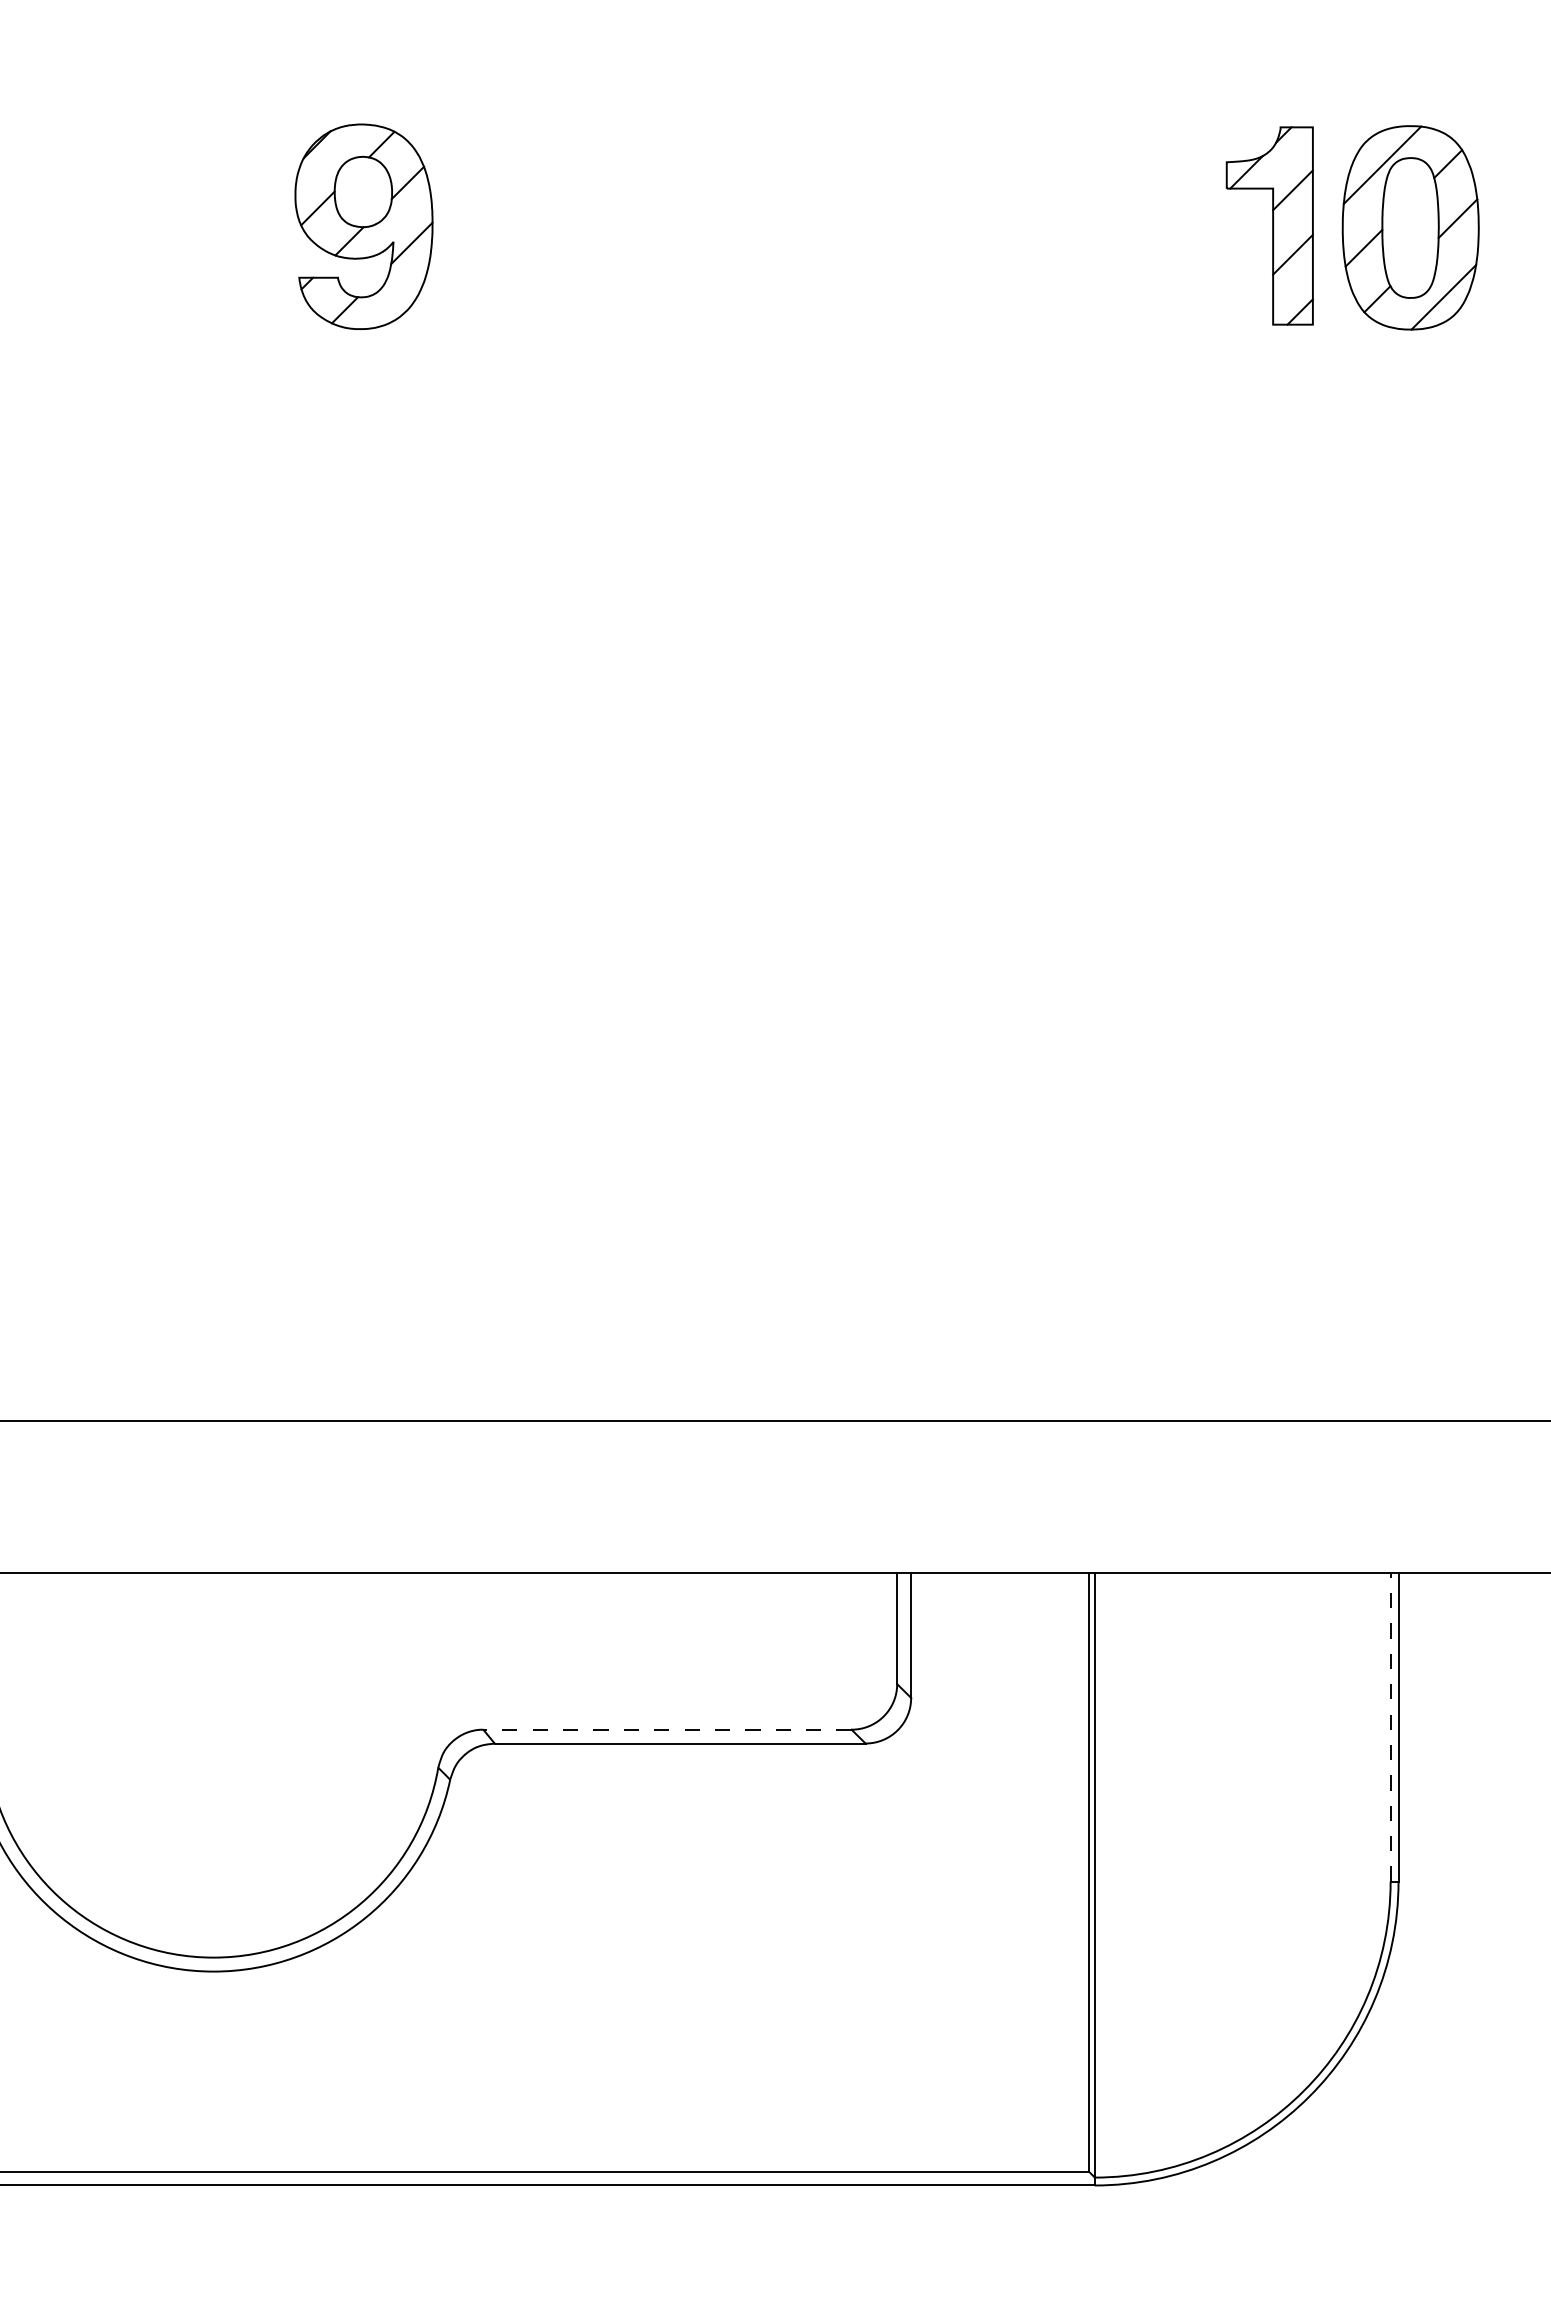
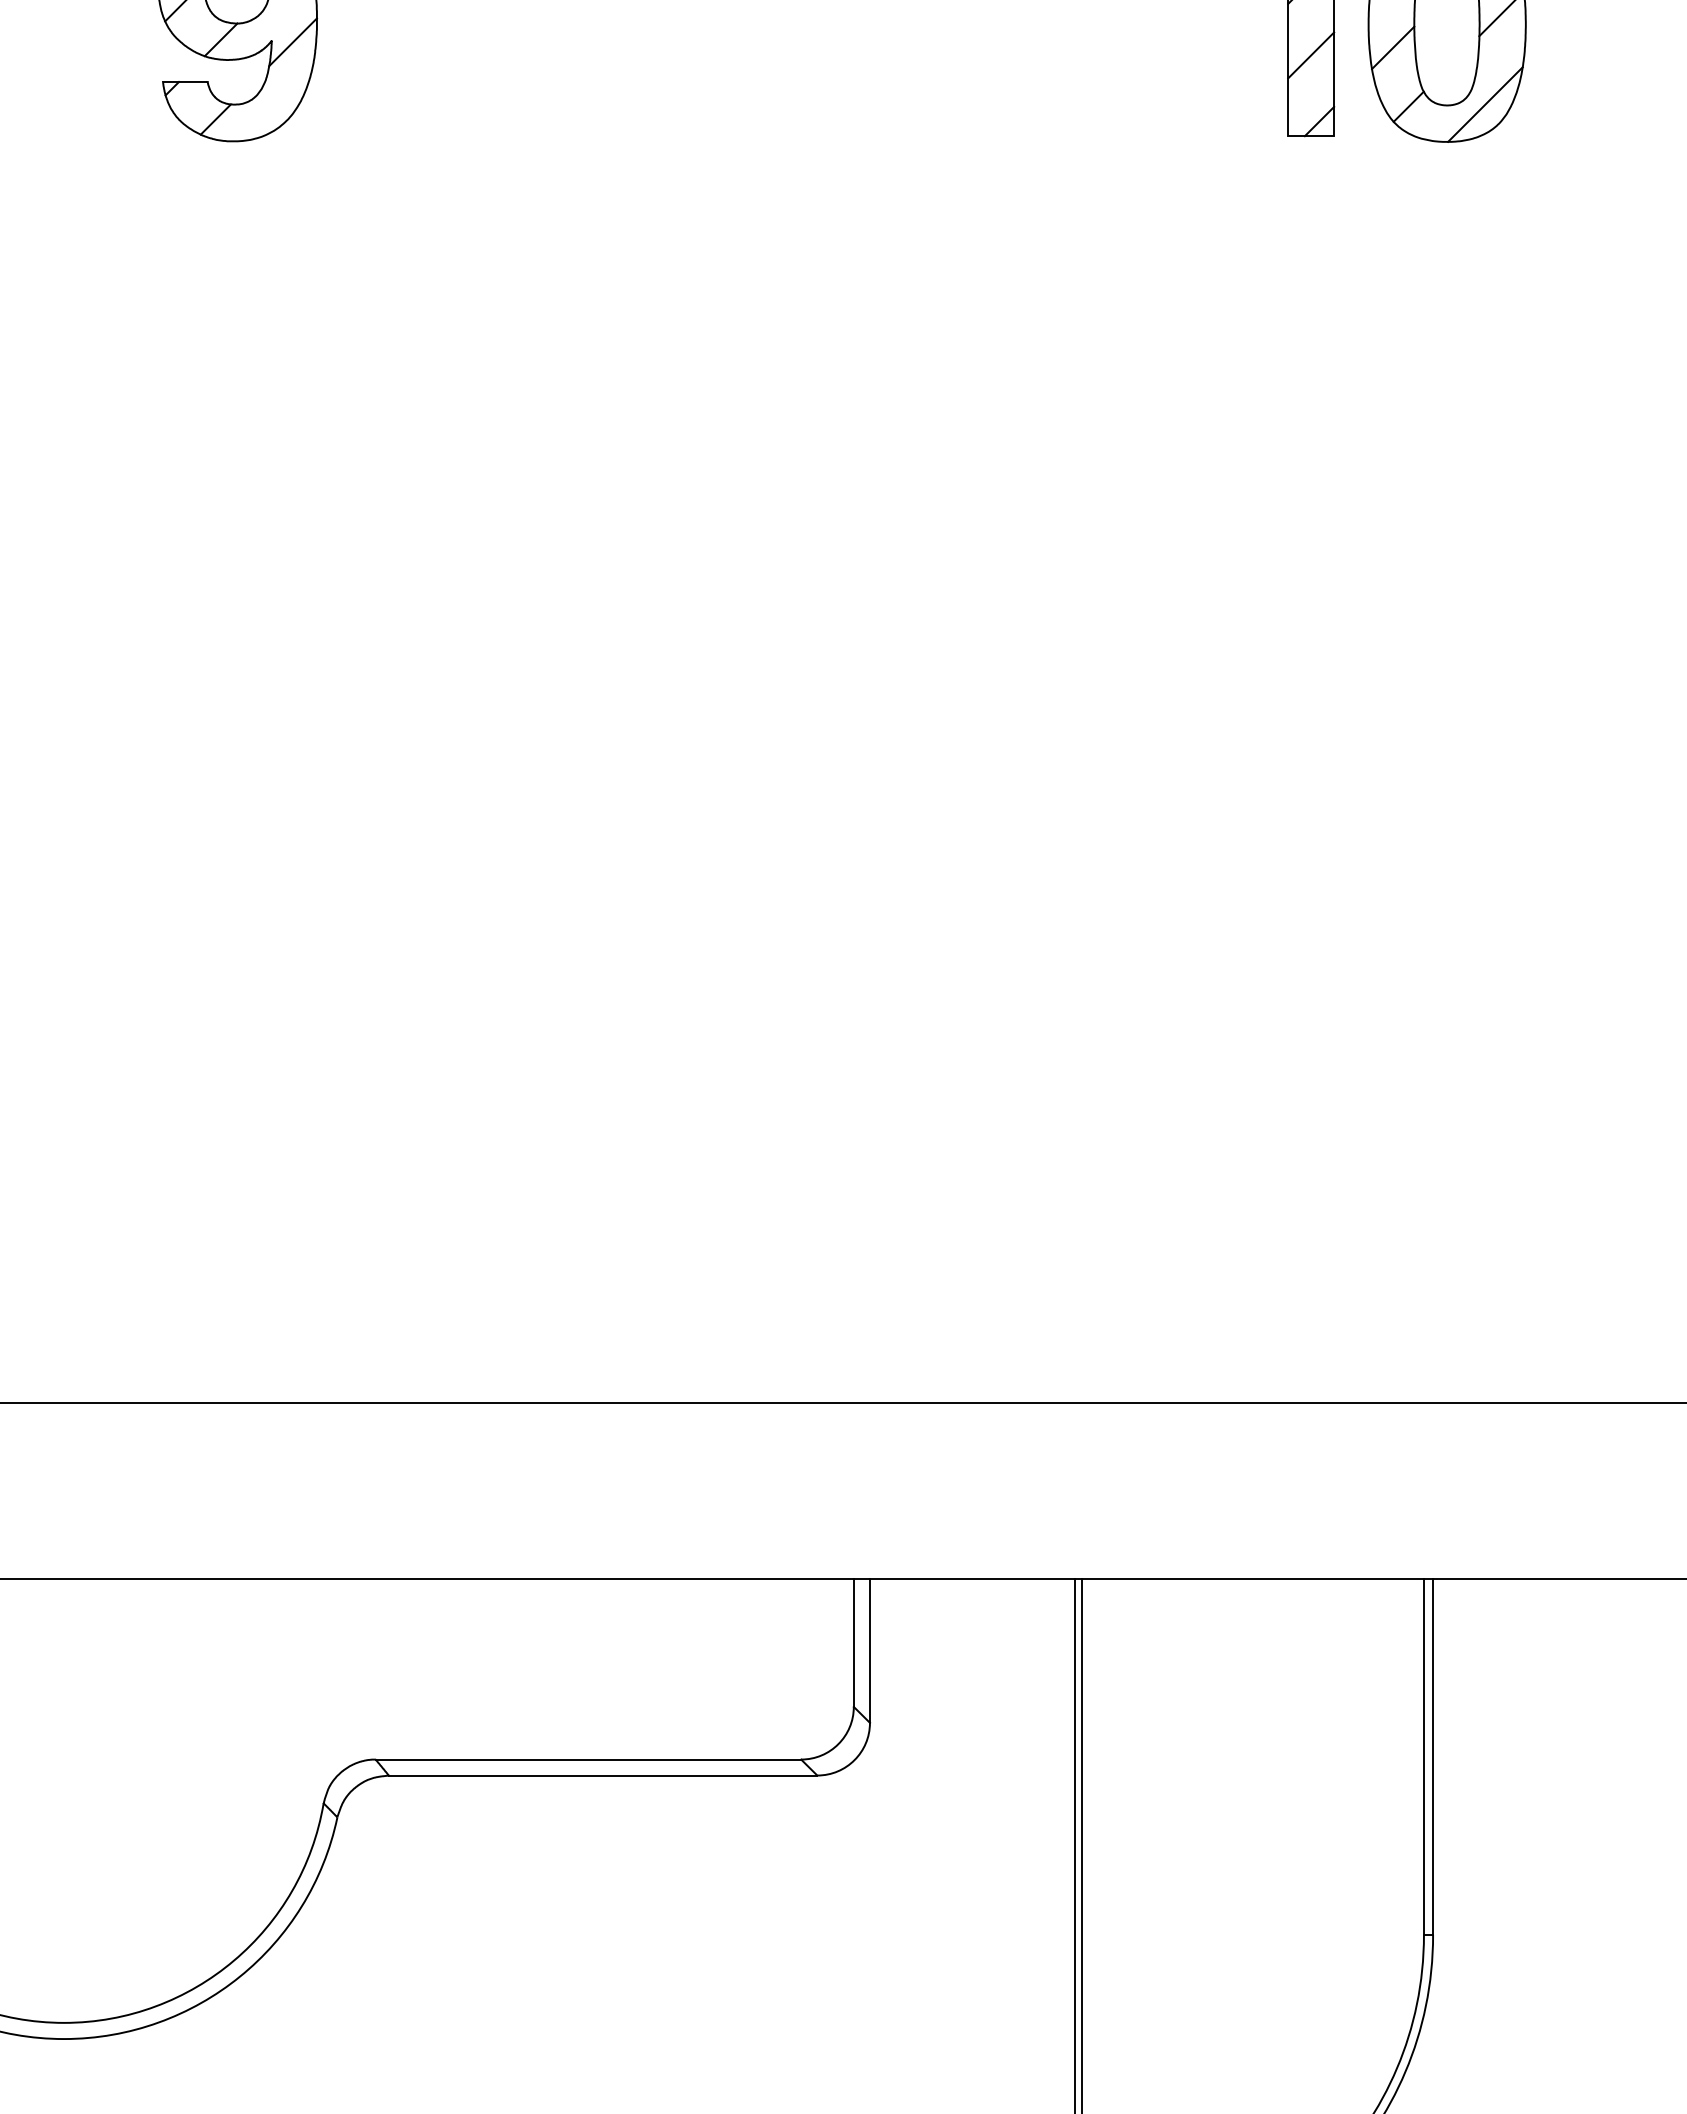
line: (1390, 1726) -> (1423, 1755), dashed -> solid
line: (666, 1729) -> (587, 1759), dashed -> solid

